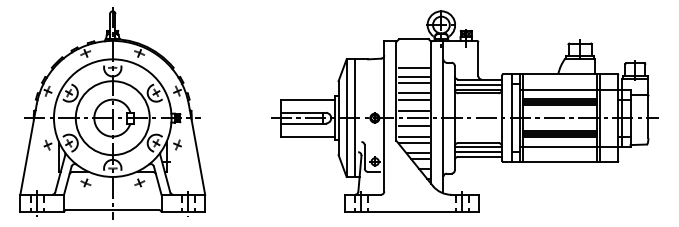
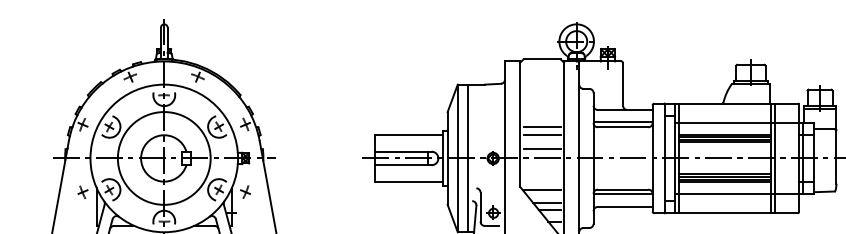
line: (413, 67) -> (541, 94), removed
line: (413, 76) -> (541, 106), removed
line: (413, 82) -> (541, 113), removed
line: (477, 84) -> (621, 116), removed
line: (413, 125) -> (541, 167), removed
line: (413, 136) -> (541, 181), removed
line: (477, 151) -> (621, 200), removed

